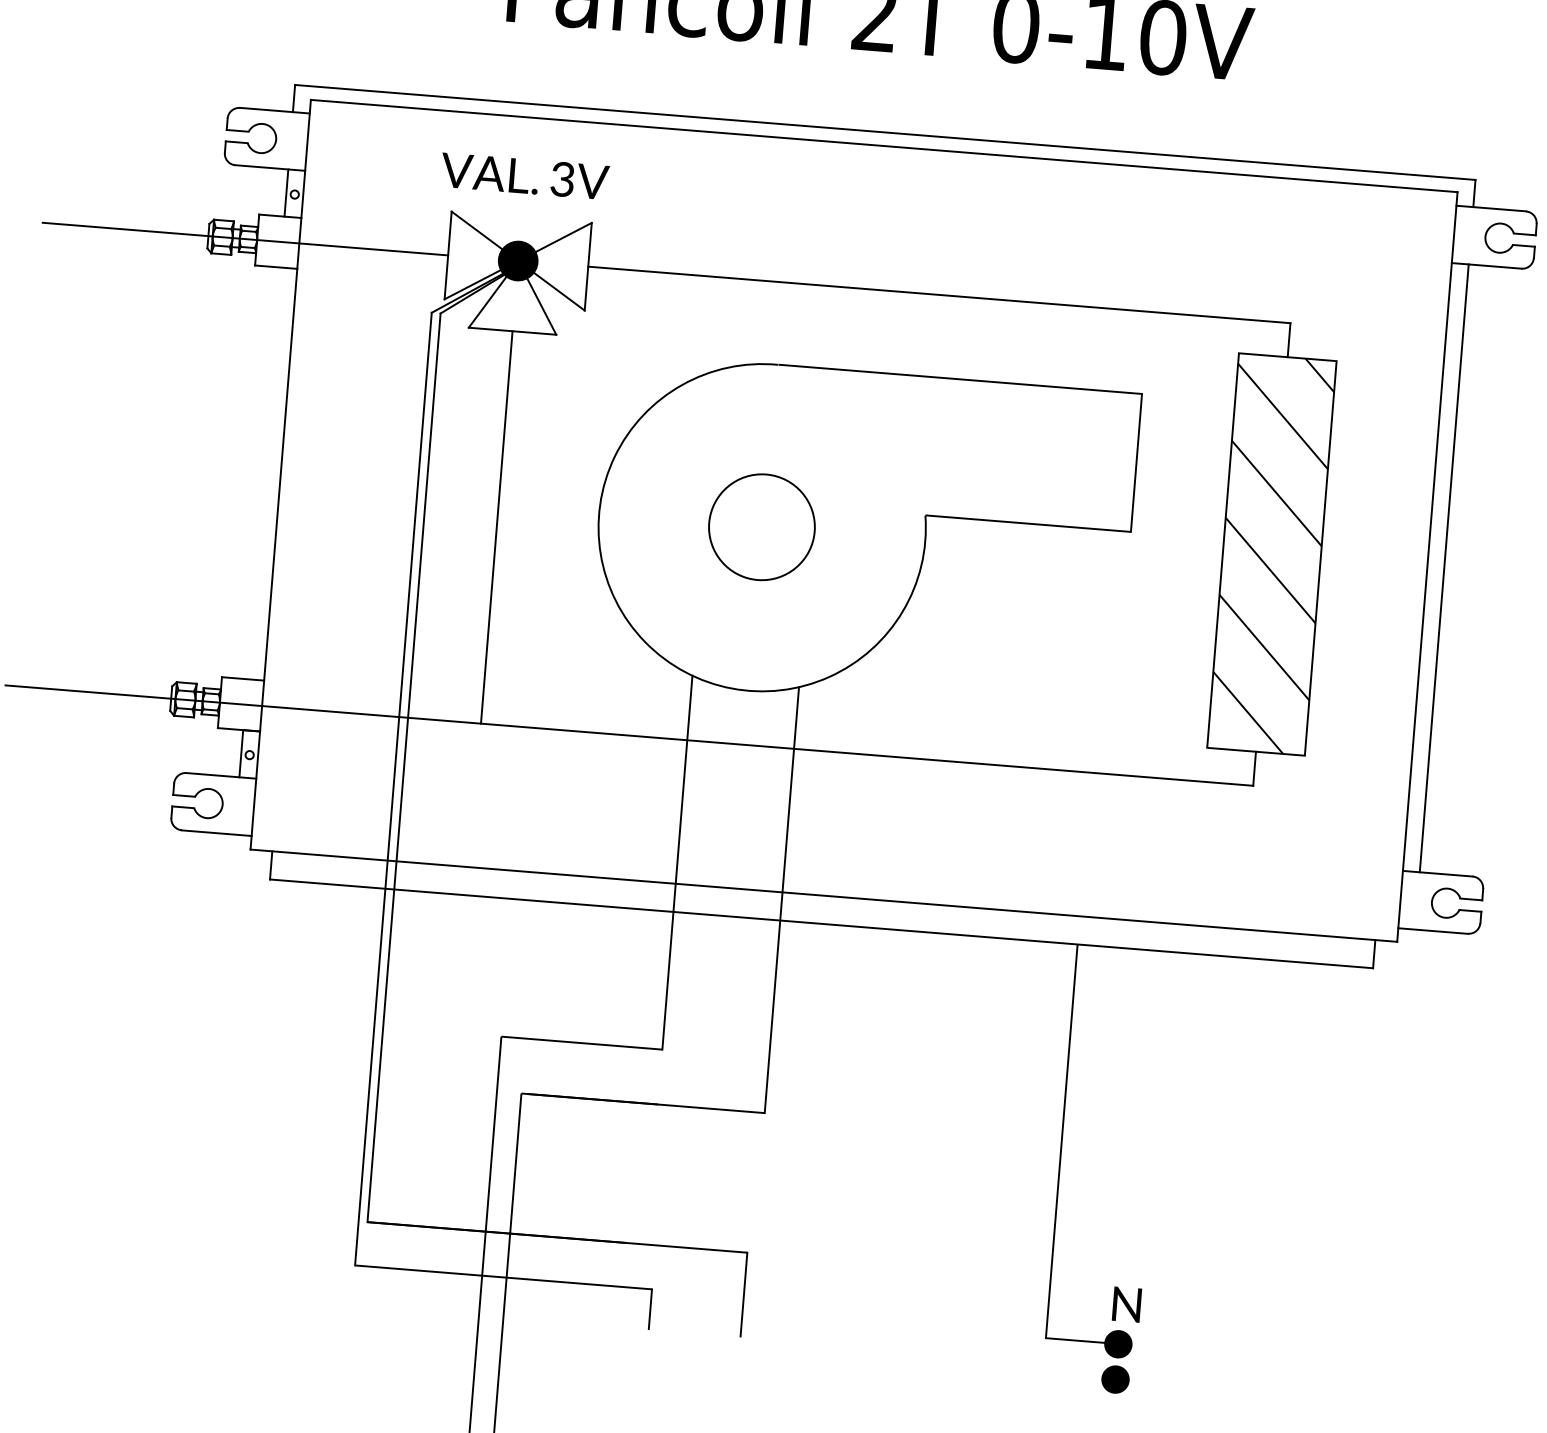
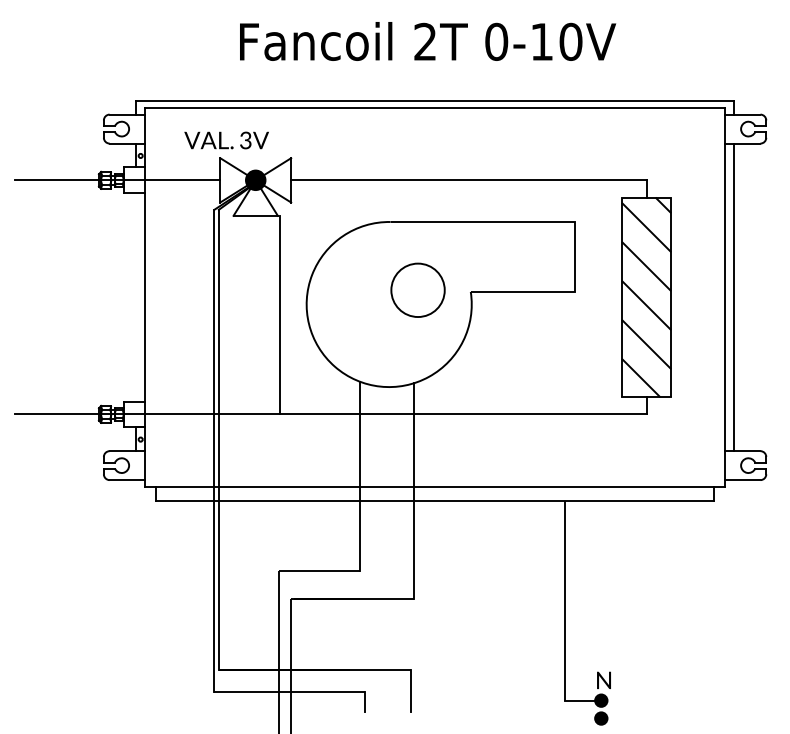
text: (524, 176) -> (226, 140), moved
circle: (760, 525) -> (417, 289), moved
line: (496, 526) -> (279, 314), moved

